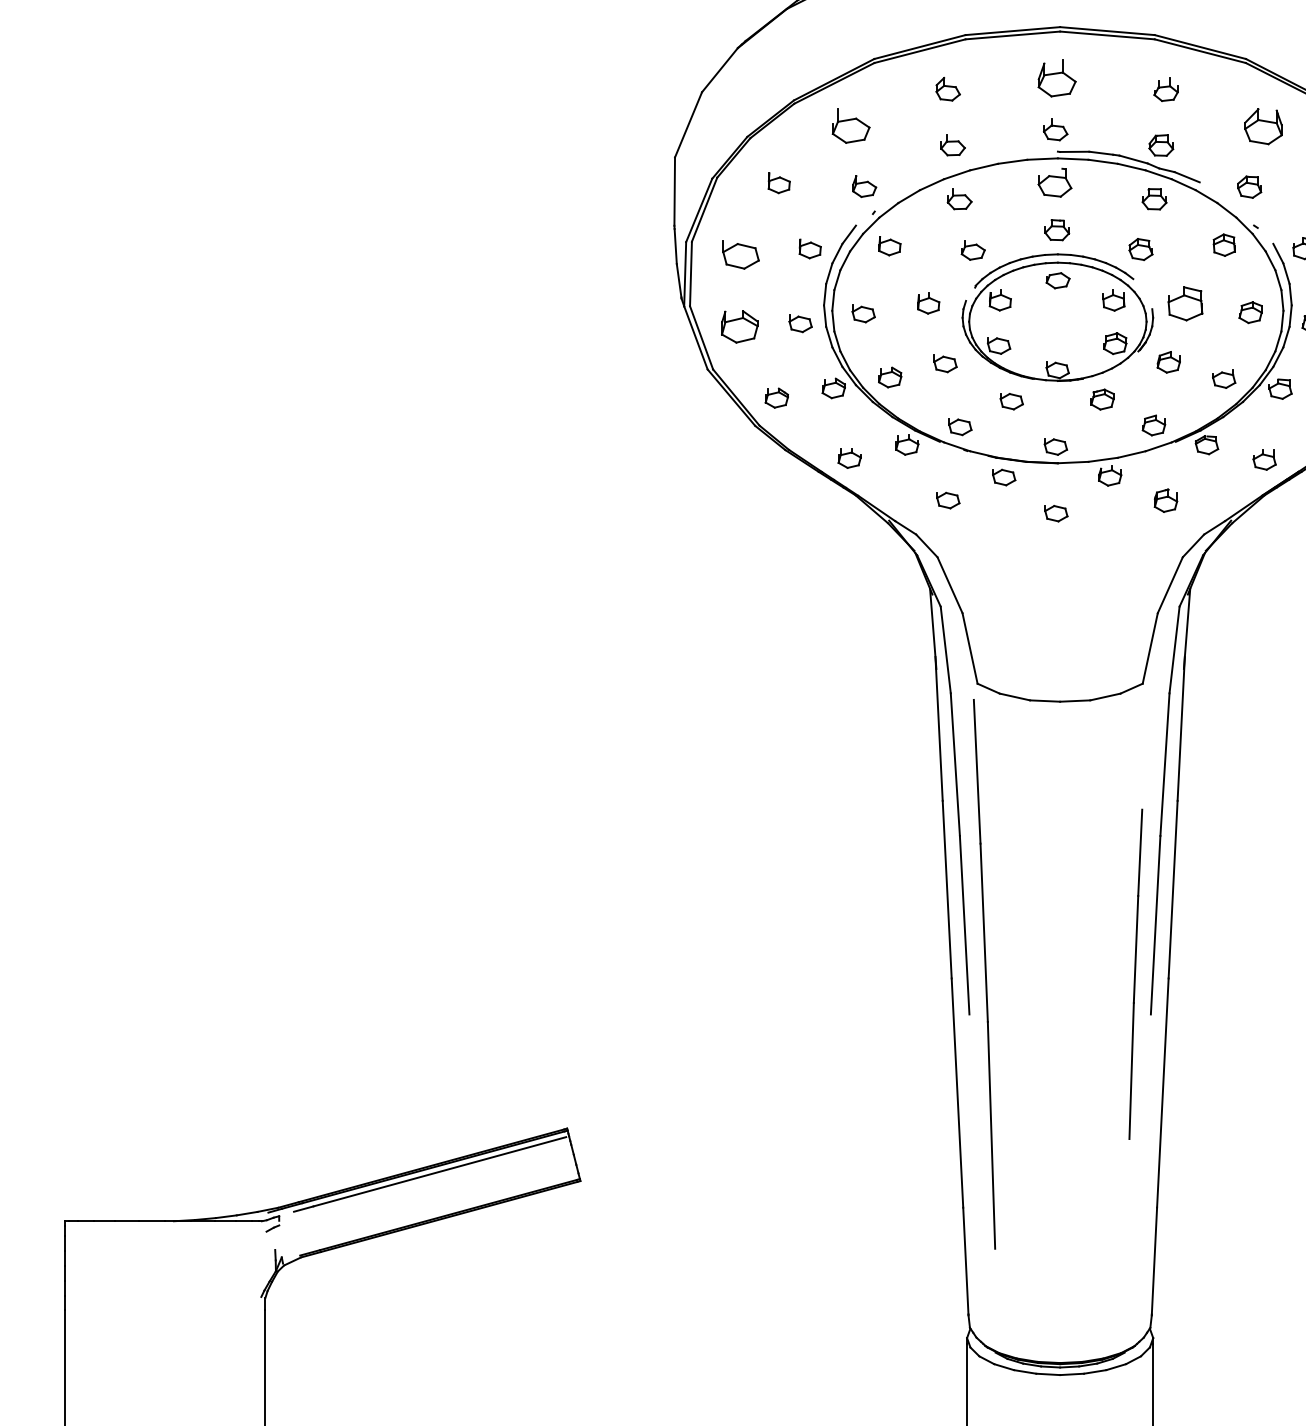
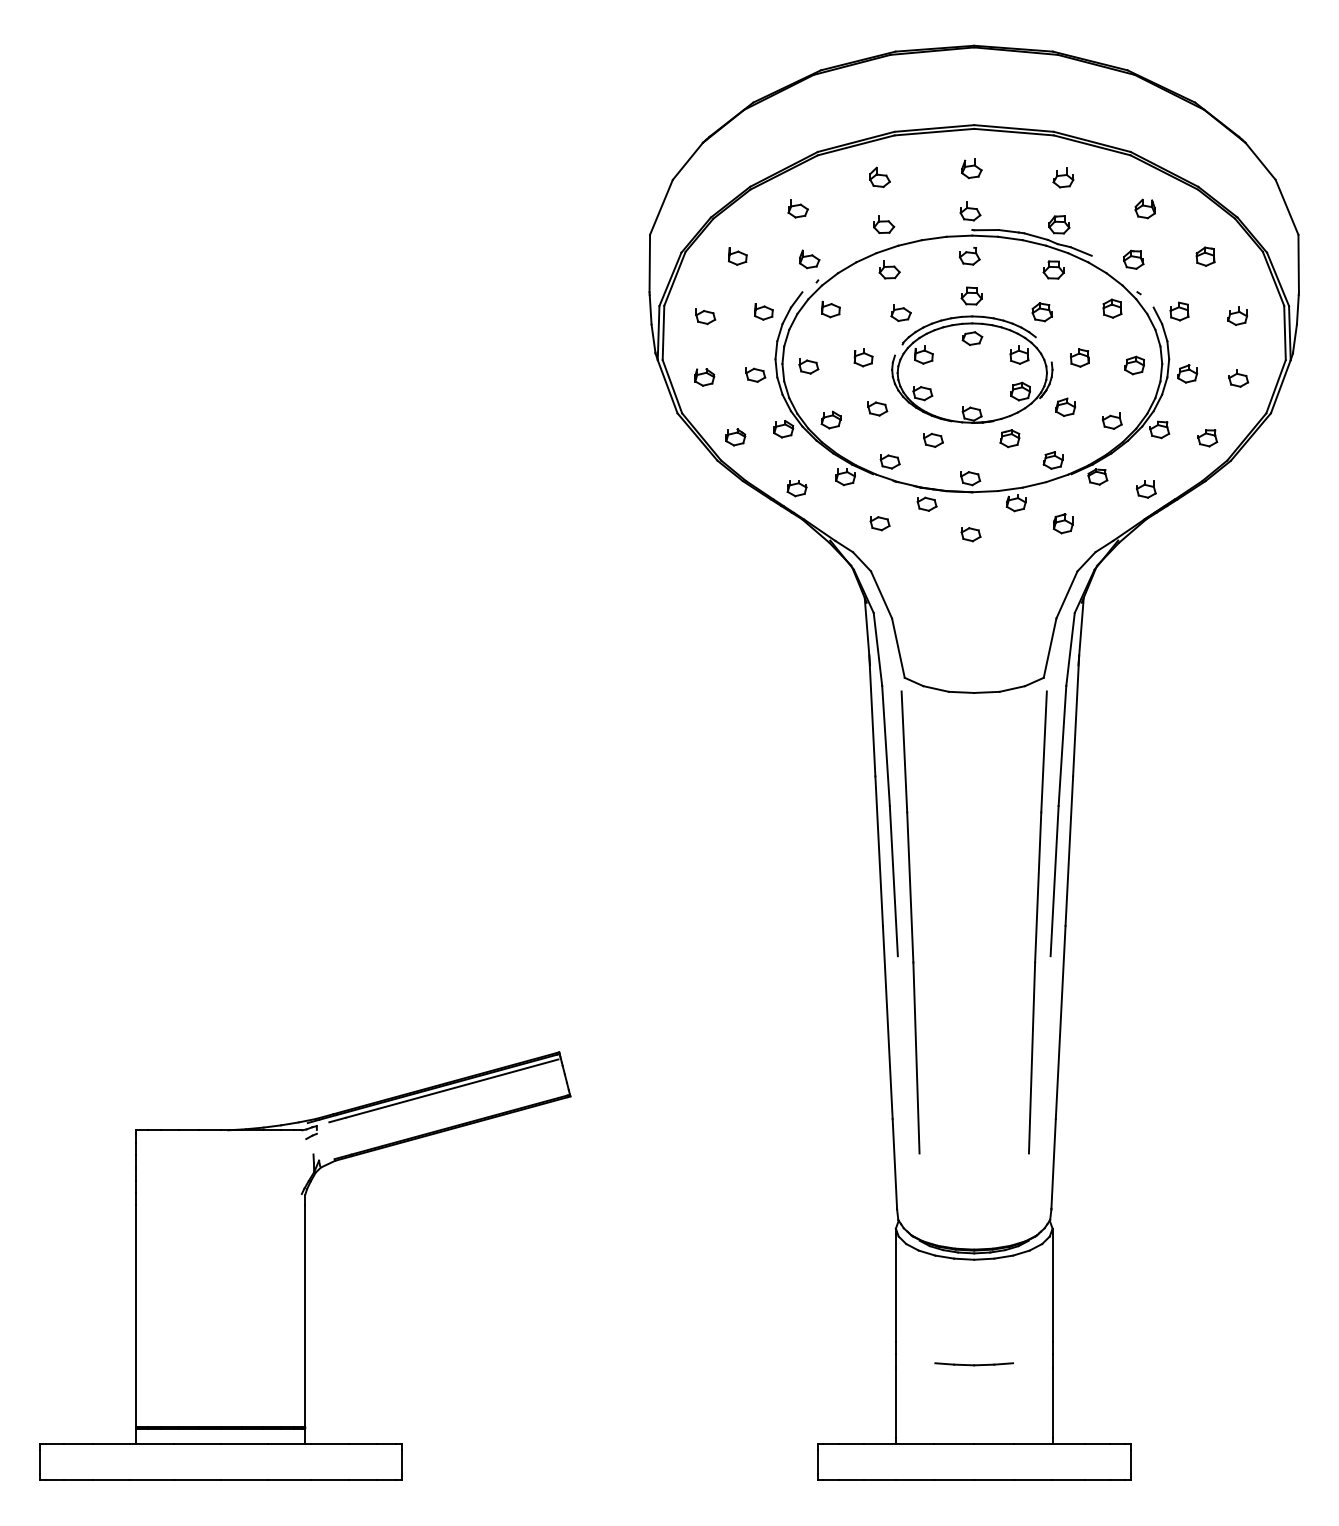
part: (1056, 78) -> (971, 168), size x0.62
part: (850, 126) -> (797, 208), size x0.62
part: (1262, 126) -> (1144, 208), size x0.62
part: (1054, 183) -> (969, 256), size x0.71
part: (740, 254) -> (705, 316), size x0.62
part: (1185, 303) -> (1079, 357), size x0.62
part: (739, 326) -> (704, 377), size x0.62
part: (1135, 974) -> (1037, 922), size x1.67

